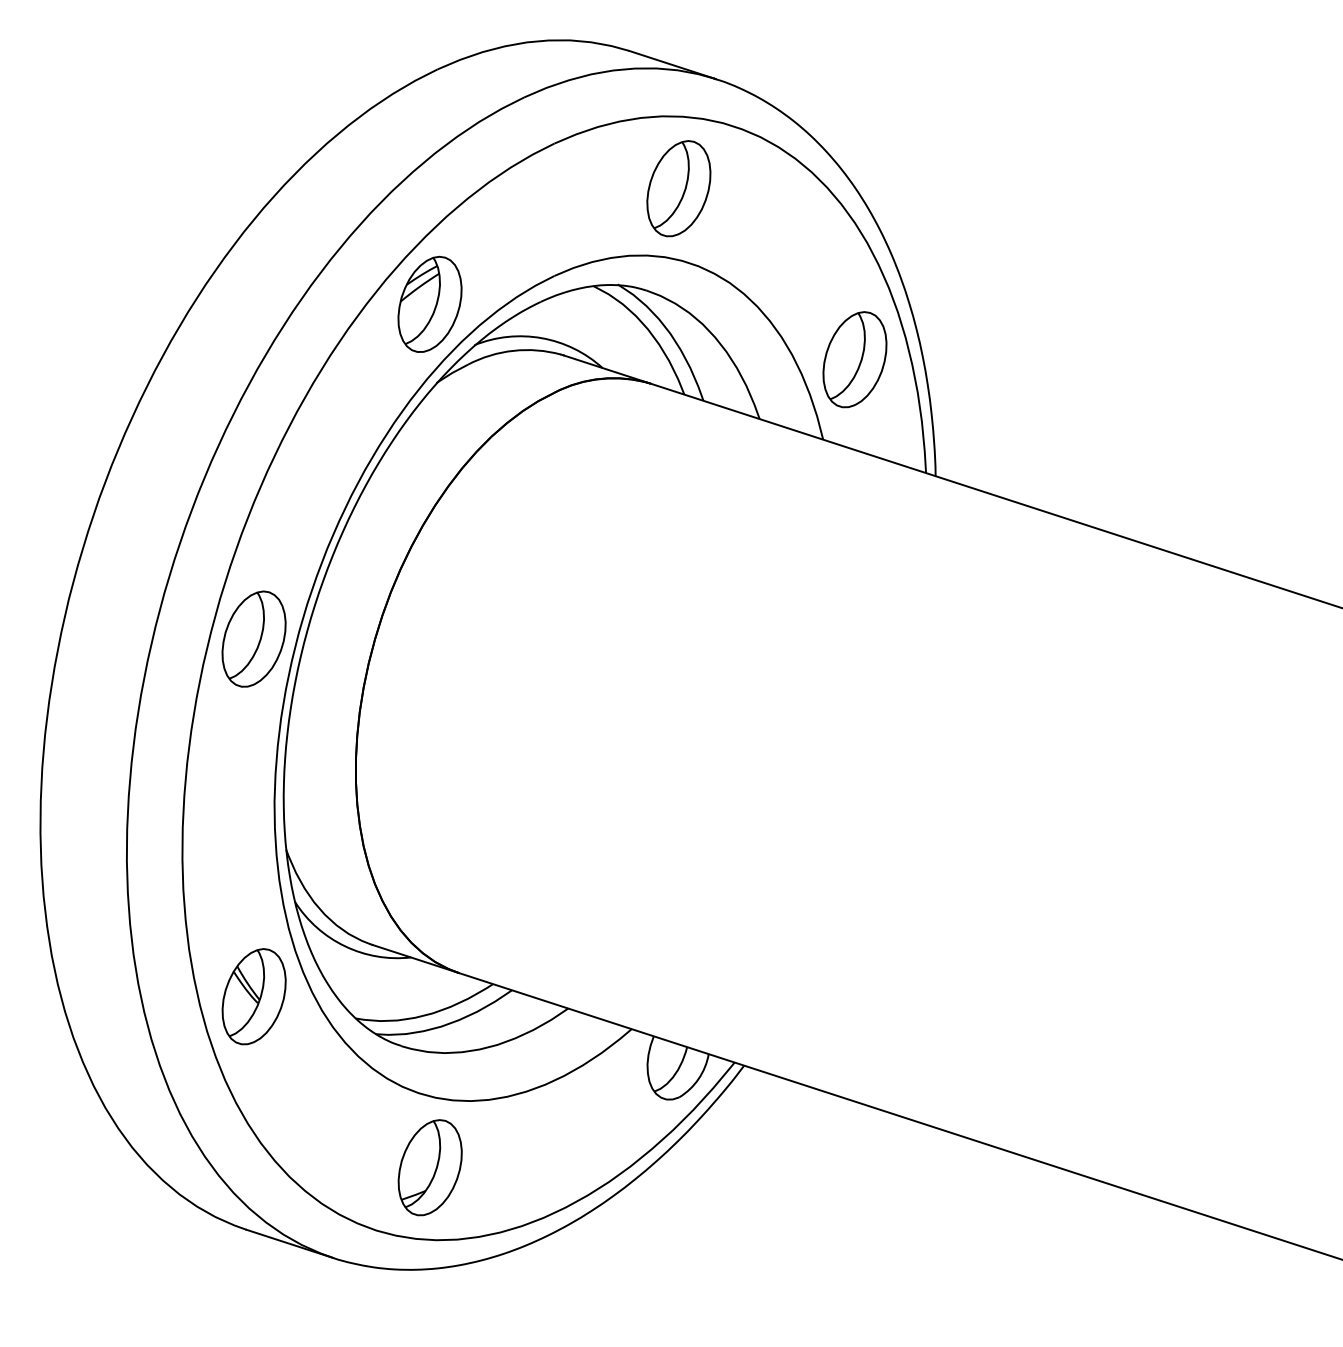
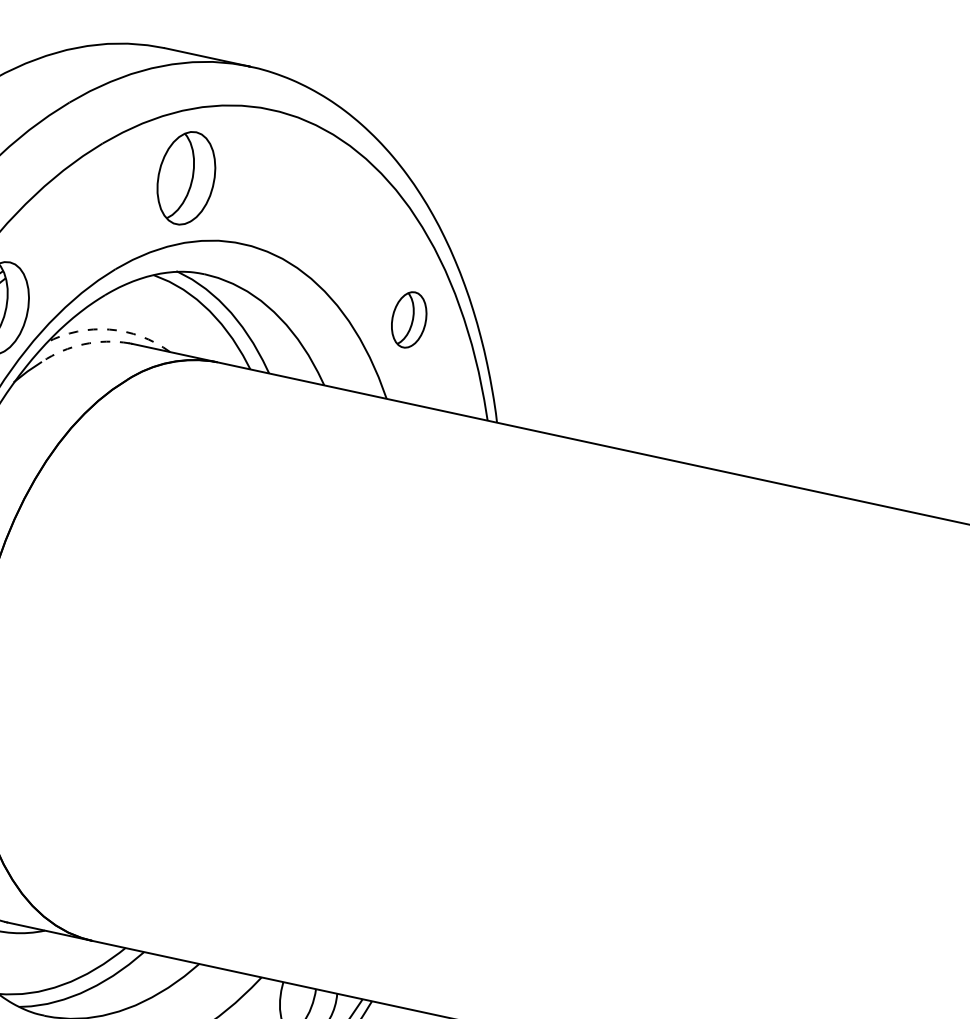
part: (678, 188) -> (185, 178), moved
arc: (541, 338) -> (109, 329), solid -> dashed
arc: (513, 350) -> (83, 344), solid -> dashed
part: (854, 359) -> (408, 319), size x0.6

